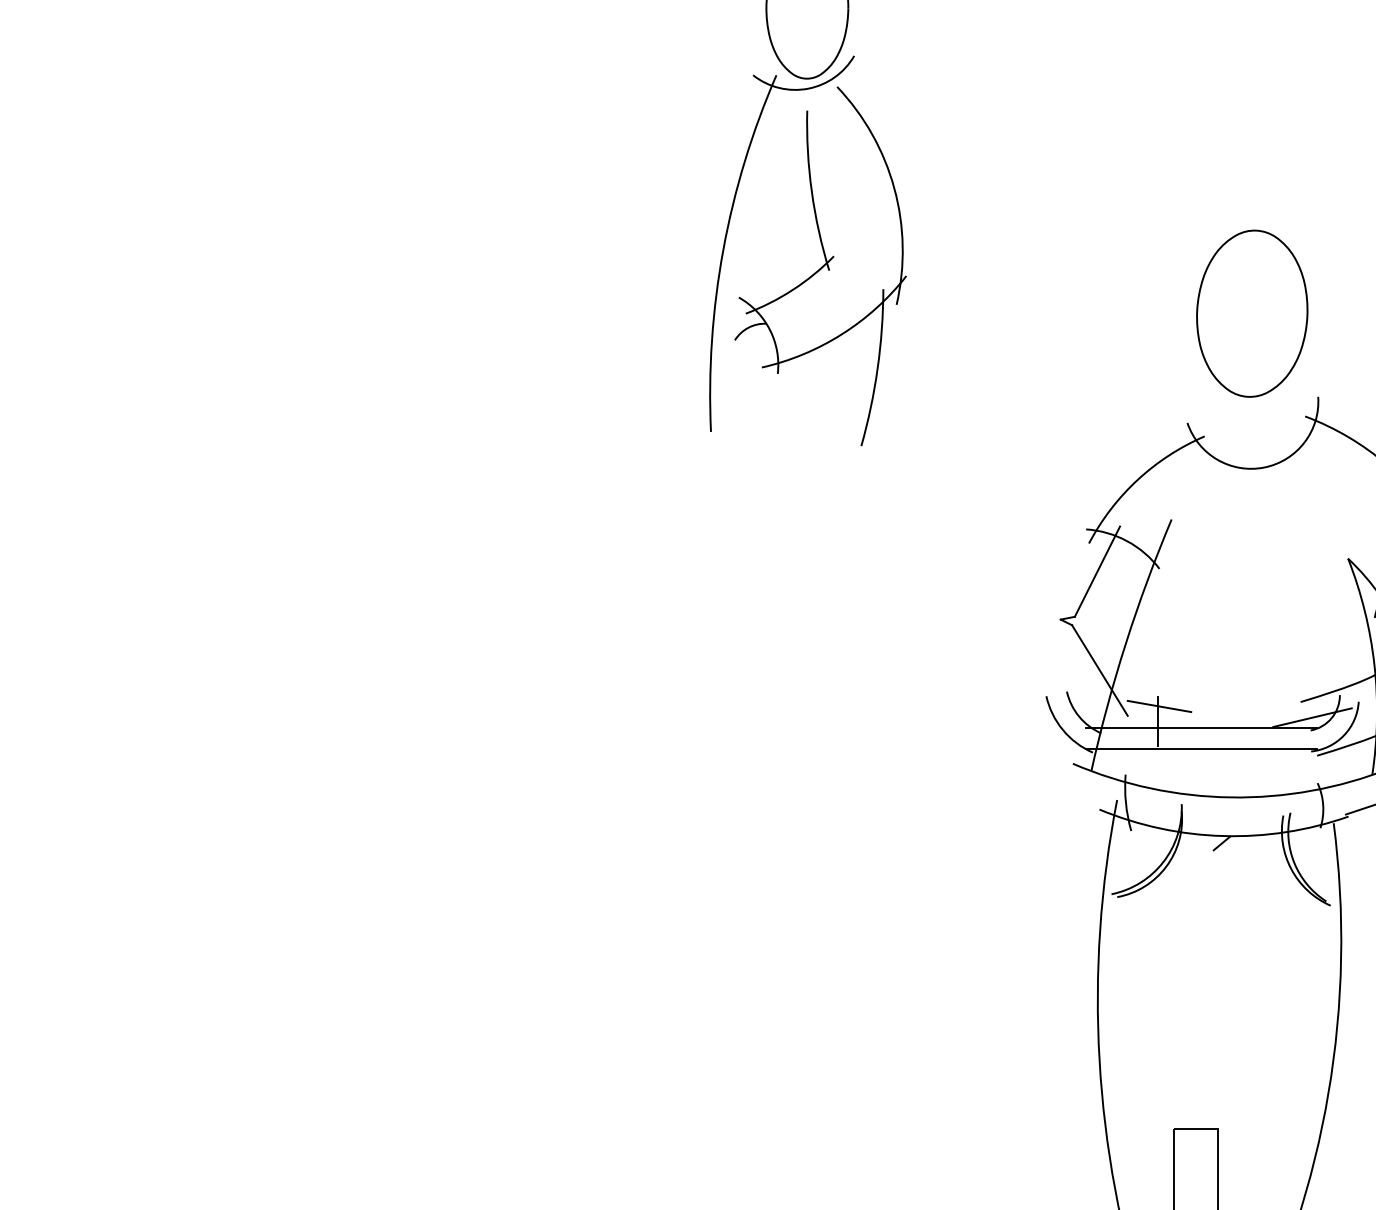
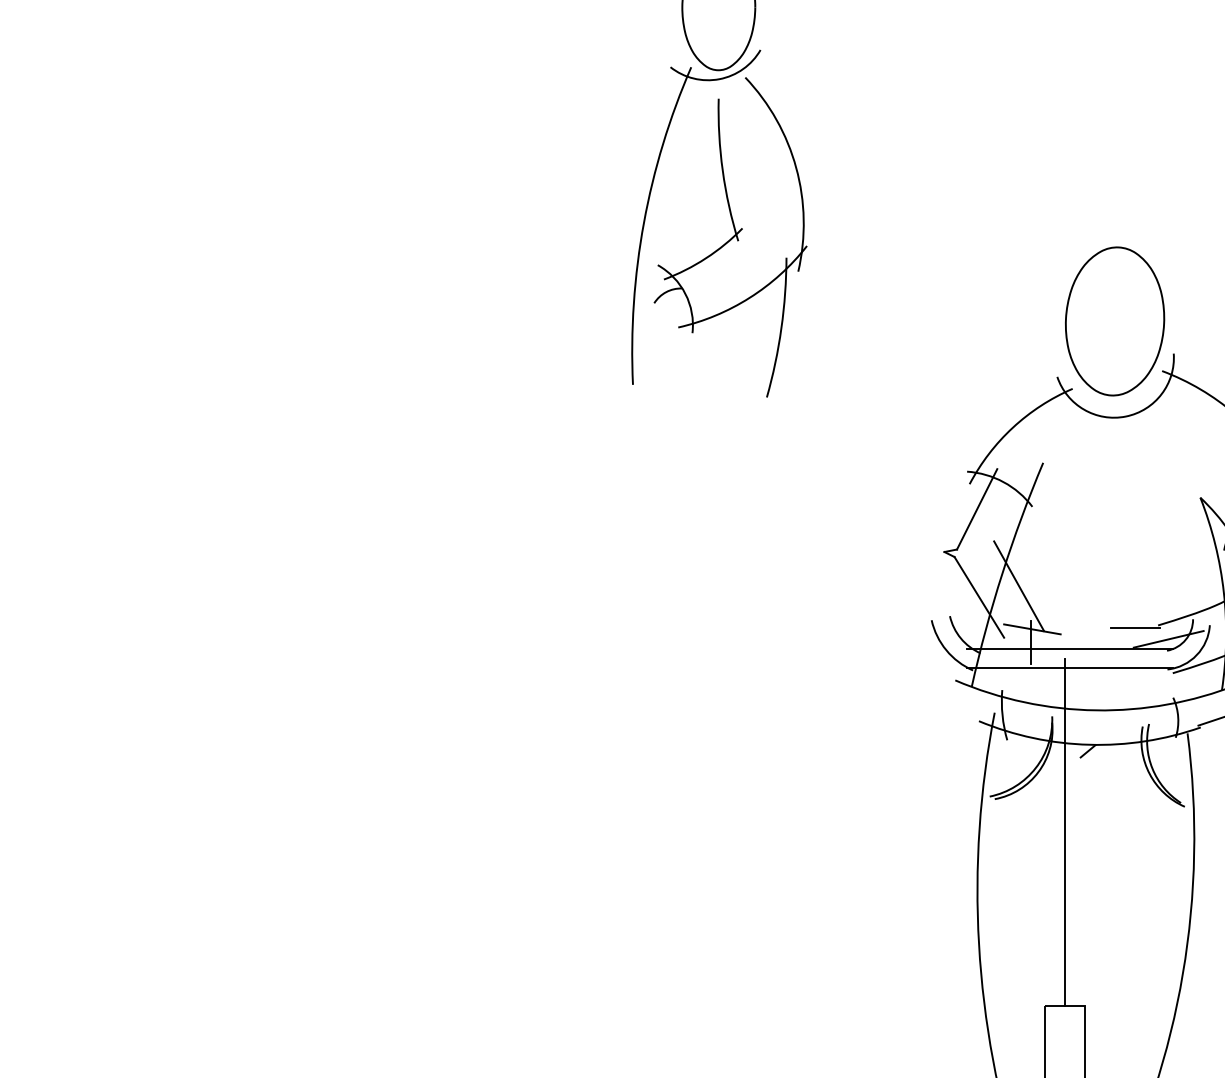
part: (1252, 313) -> (1115, 321), moved
line: (1144, 657) -> (1019, 585), added
line: (1275, 704) -> (1135, 627), added
line: (1196, 934) -> (1065, 832), added

